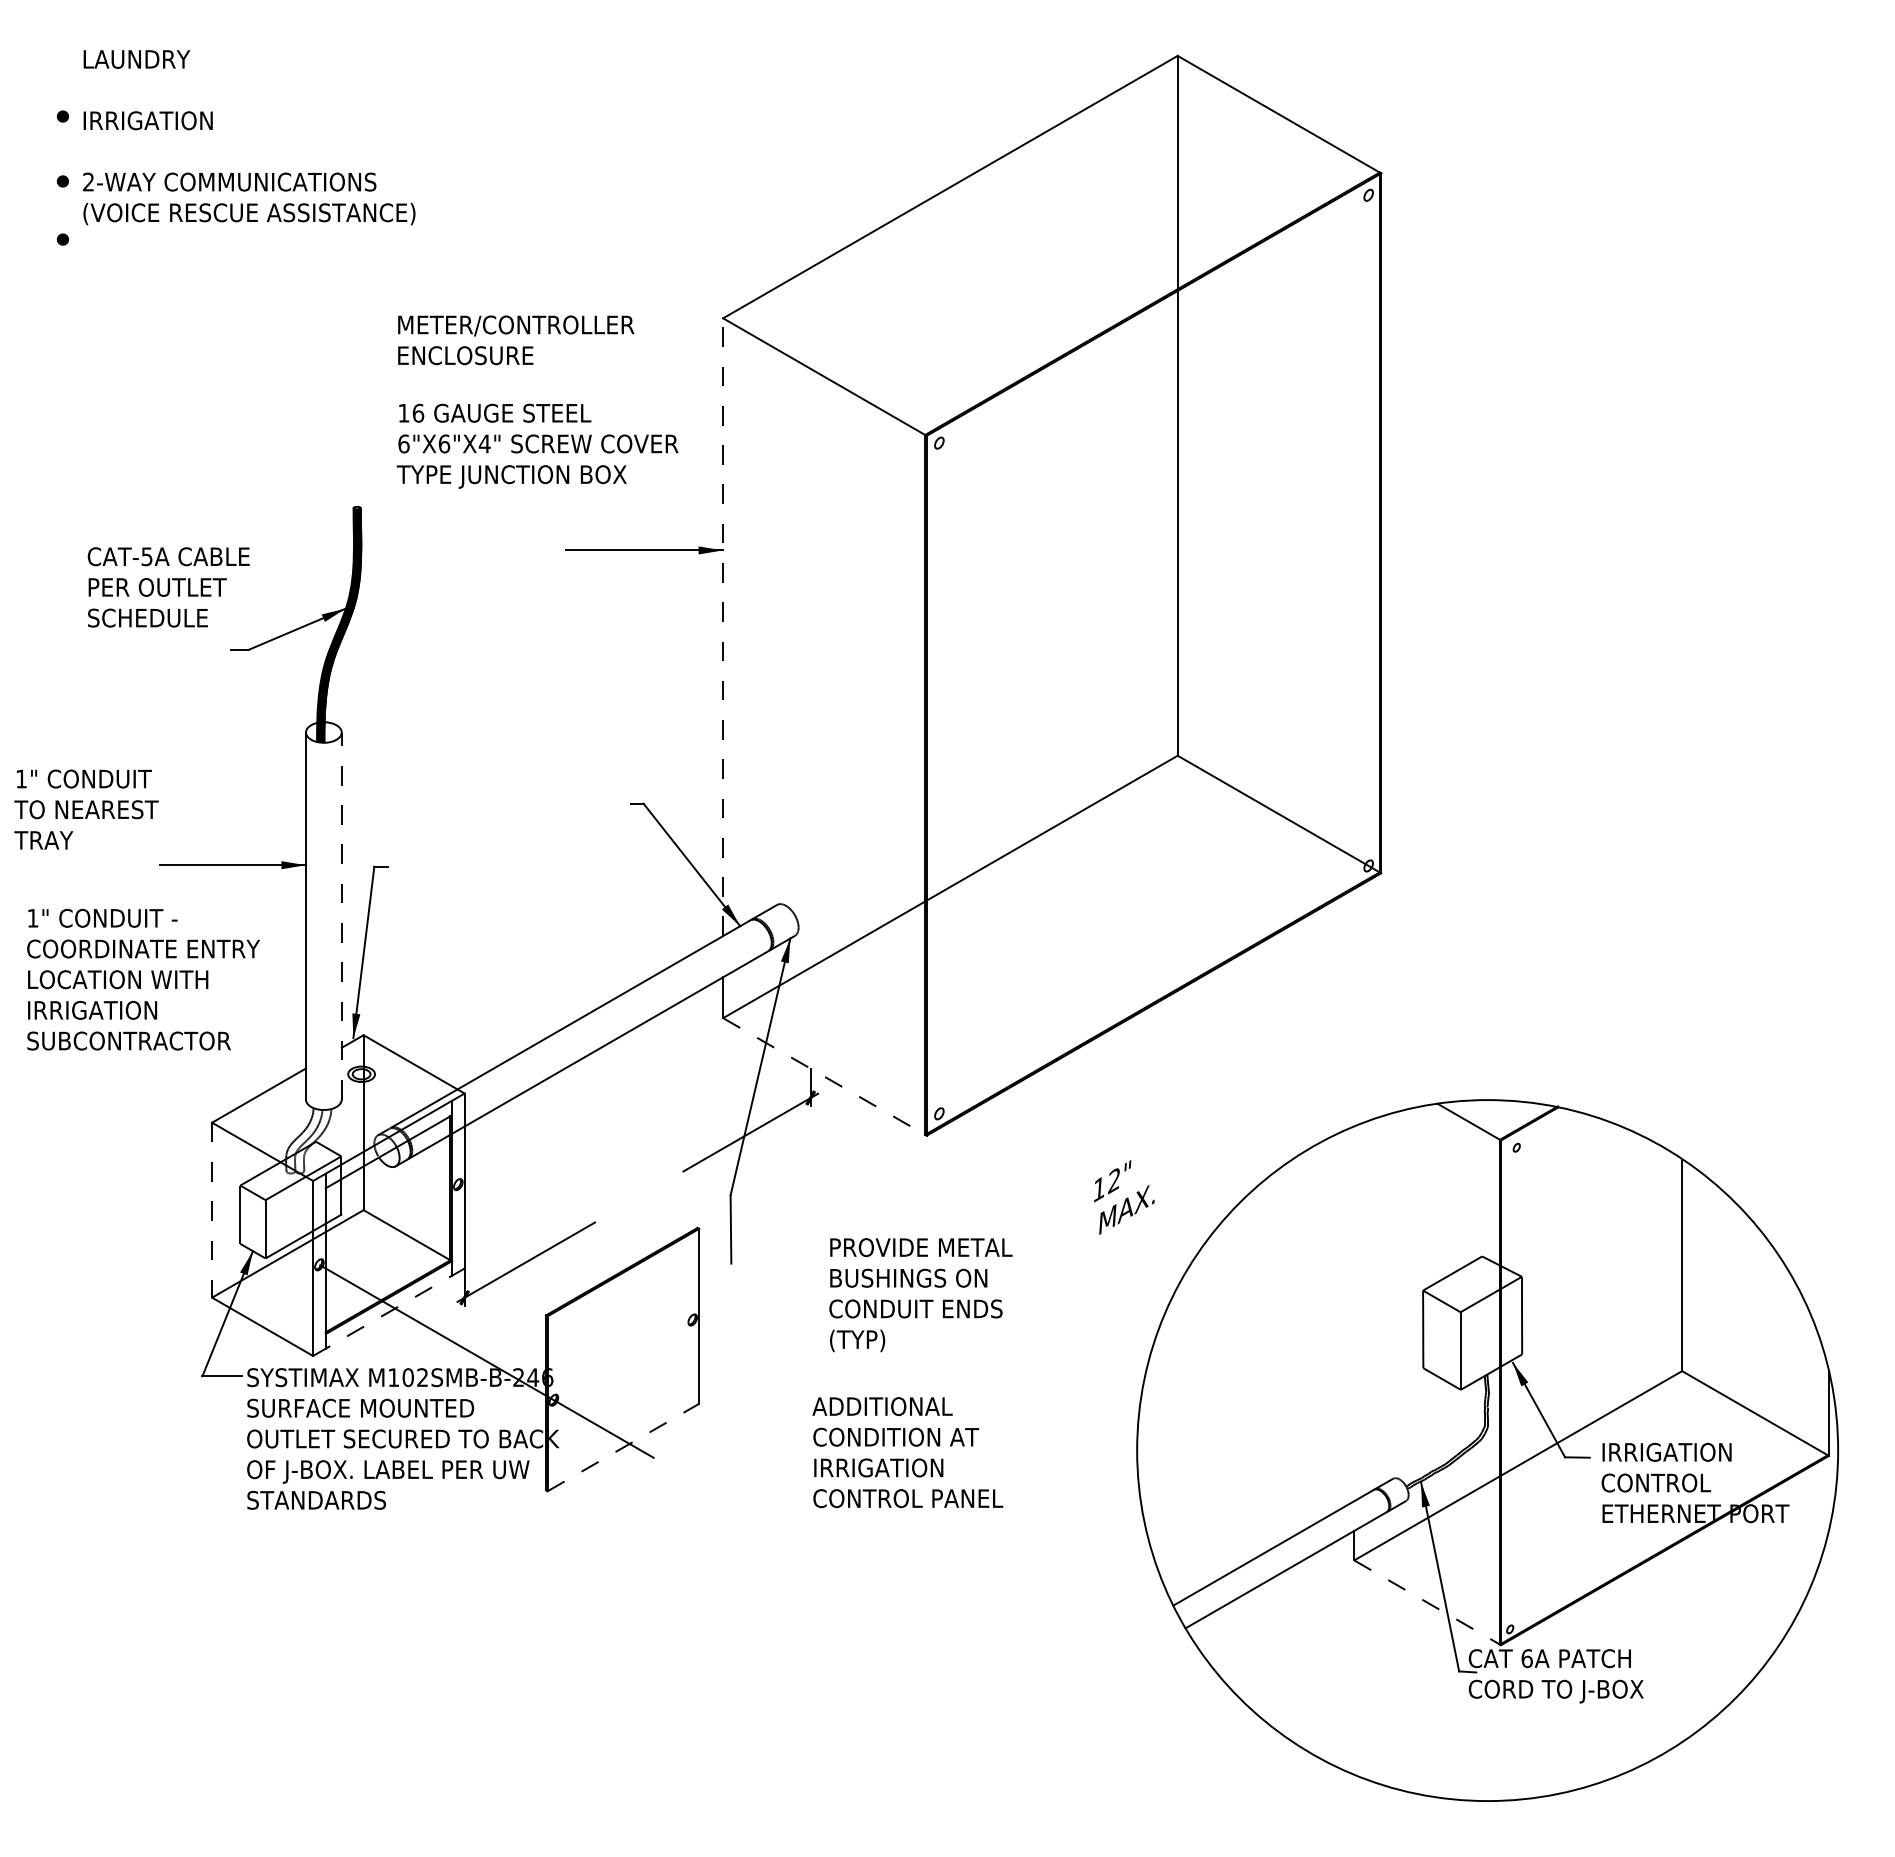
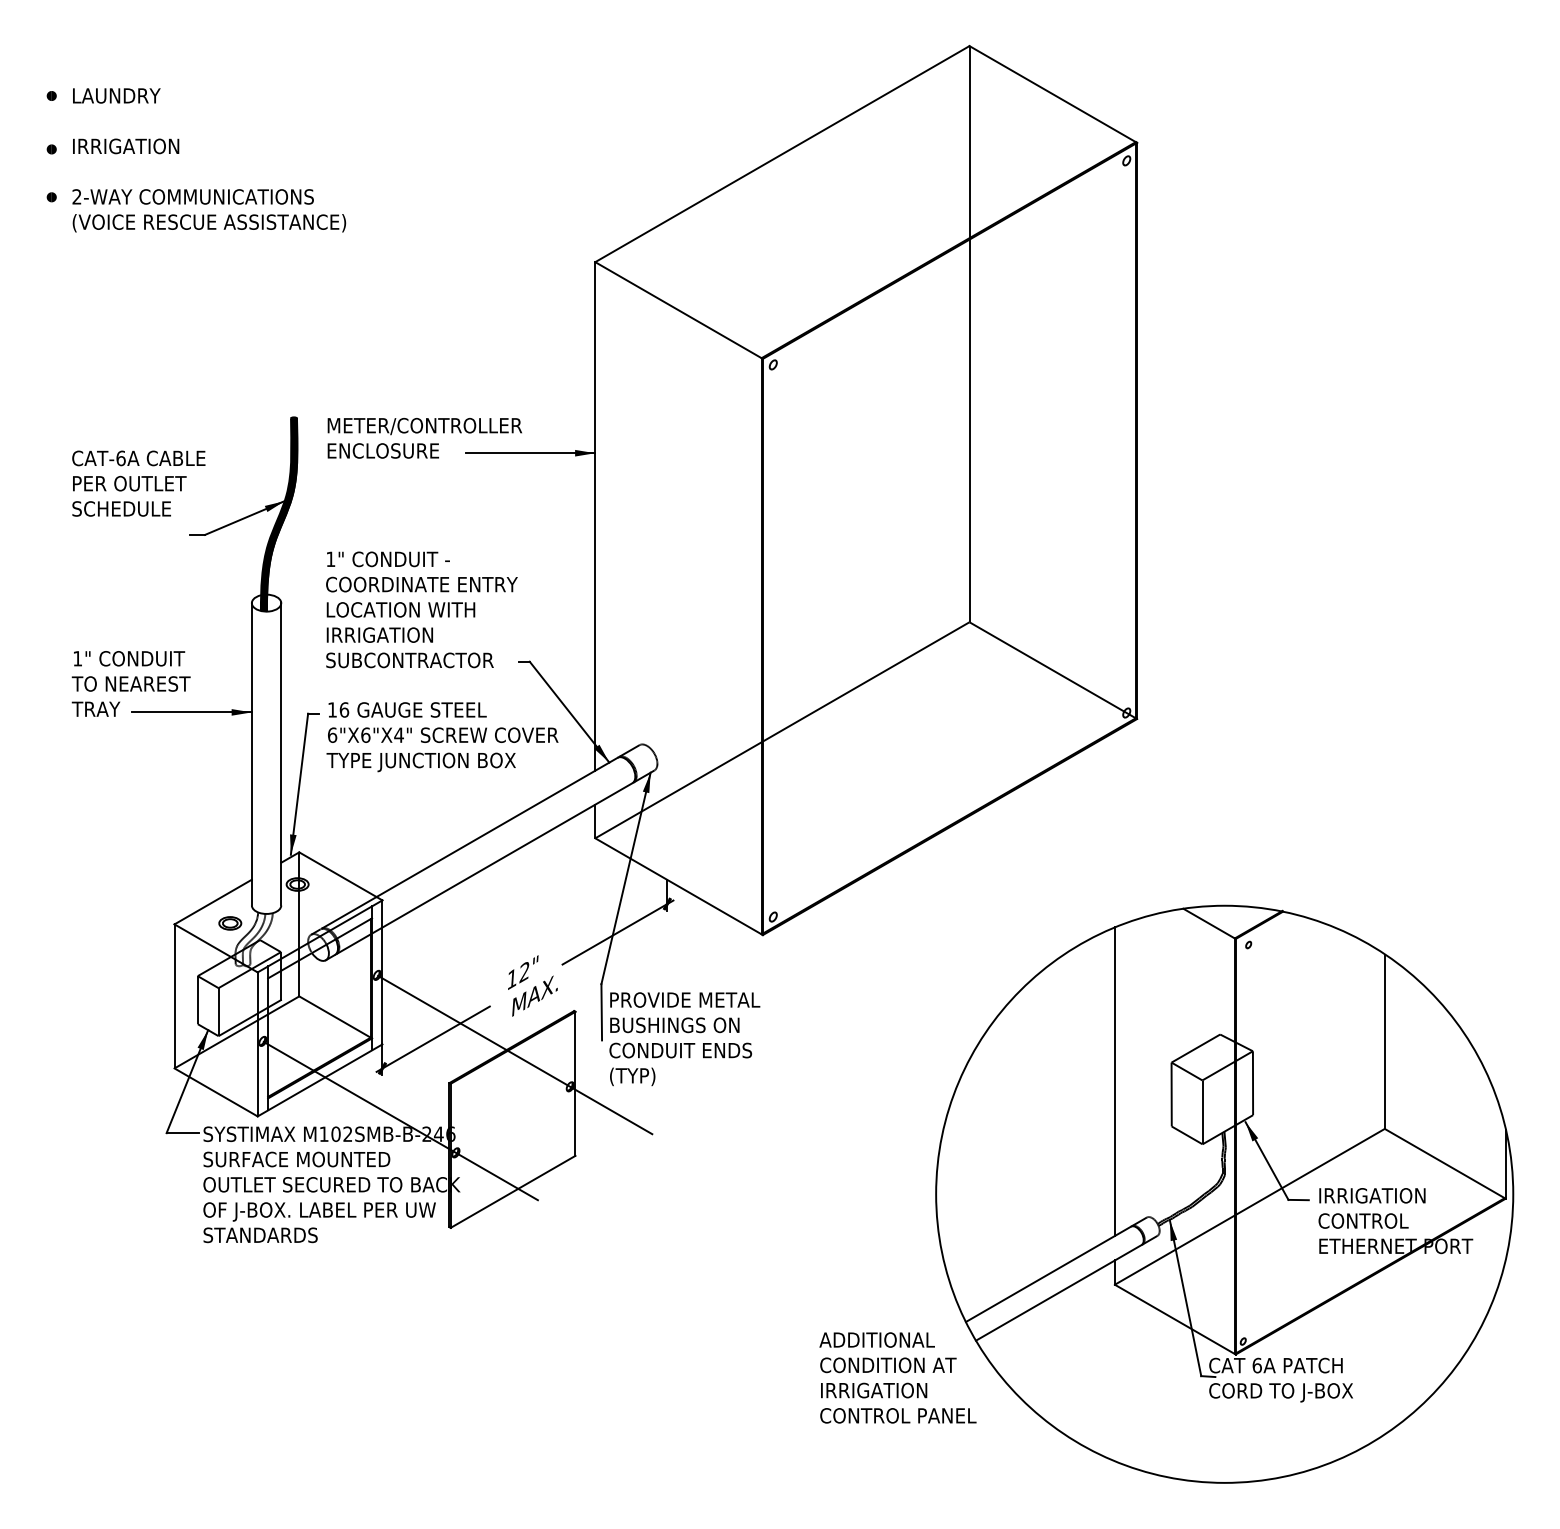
text: (249, 137) -> (209, 160), moved
text: (516, 340) -> (425, 438), moved
text: (537, 445) -> (442, 736), moved
text: (146, 556) -> (120, 458), CAT-5A -> CAT-6A
line: (723, 627) -> (595, 516), dashed -> solid
text: (86, 809) -> (131, 683), moved
line: (341, 916) -> (281, 754), dashed -> solid
text: (143, 979) -> (421, 609), moved
line: (824, 1076) -> (678, 886), dashed -> solid
part: (279, 1121) -> (230, 923), added
text: (1124, 1197) -> (533, 985), moved
line: (212, 1210) -> (174, 996), dashed -> solid
line: (625, 1281) -> (514, 1055), added
text: (920, 1295) -> (684, 1039), moved
line: (389, 1311) -> (320, 1079), dashed -> solid
line: (1354, 1313) -> (1115, 1081), added
line: (623, 1447) -> (513, 1191), dashed -> solid
text: (907, 1452) -> (897, 1377), moved
line: (1427, 1602) -> (1175, 1319), dashed -> solid

